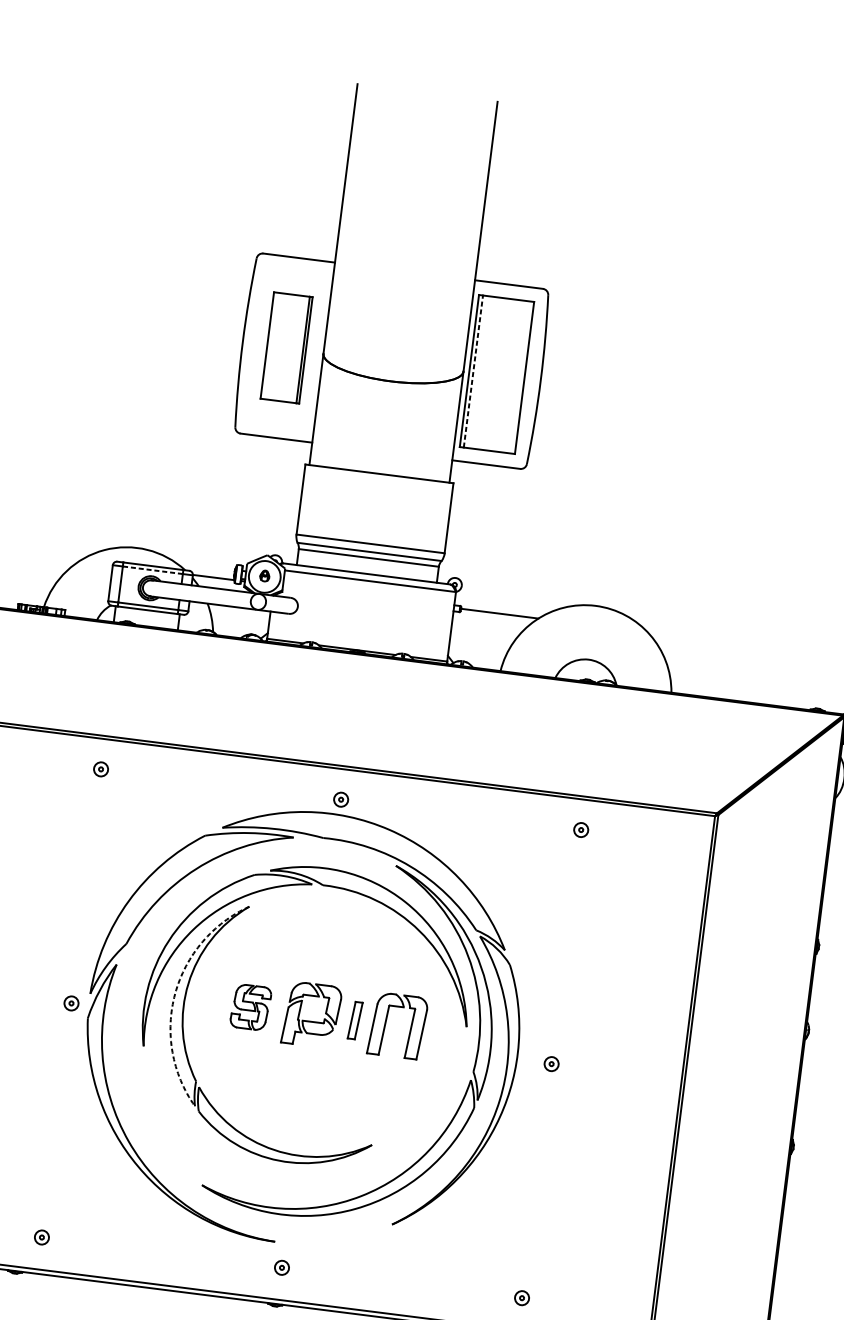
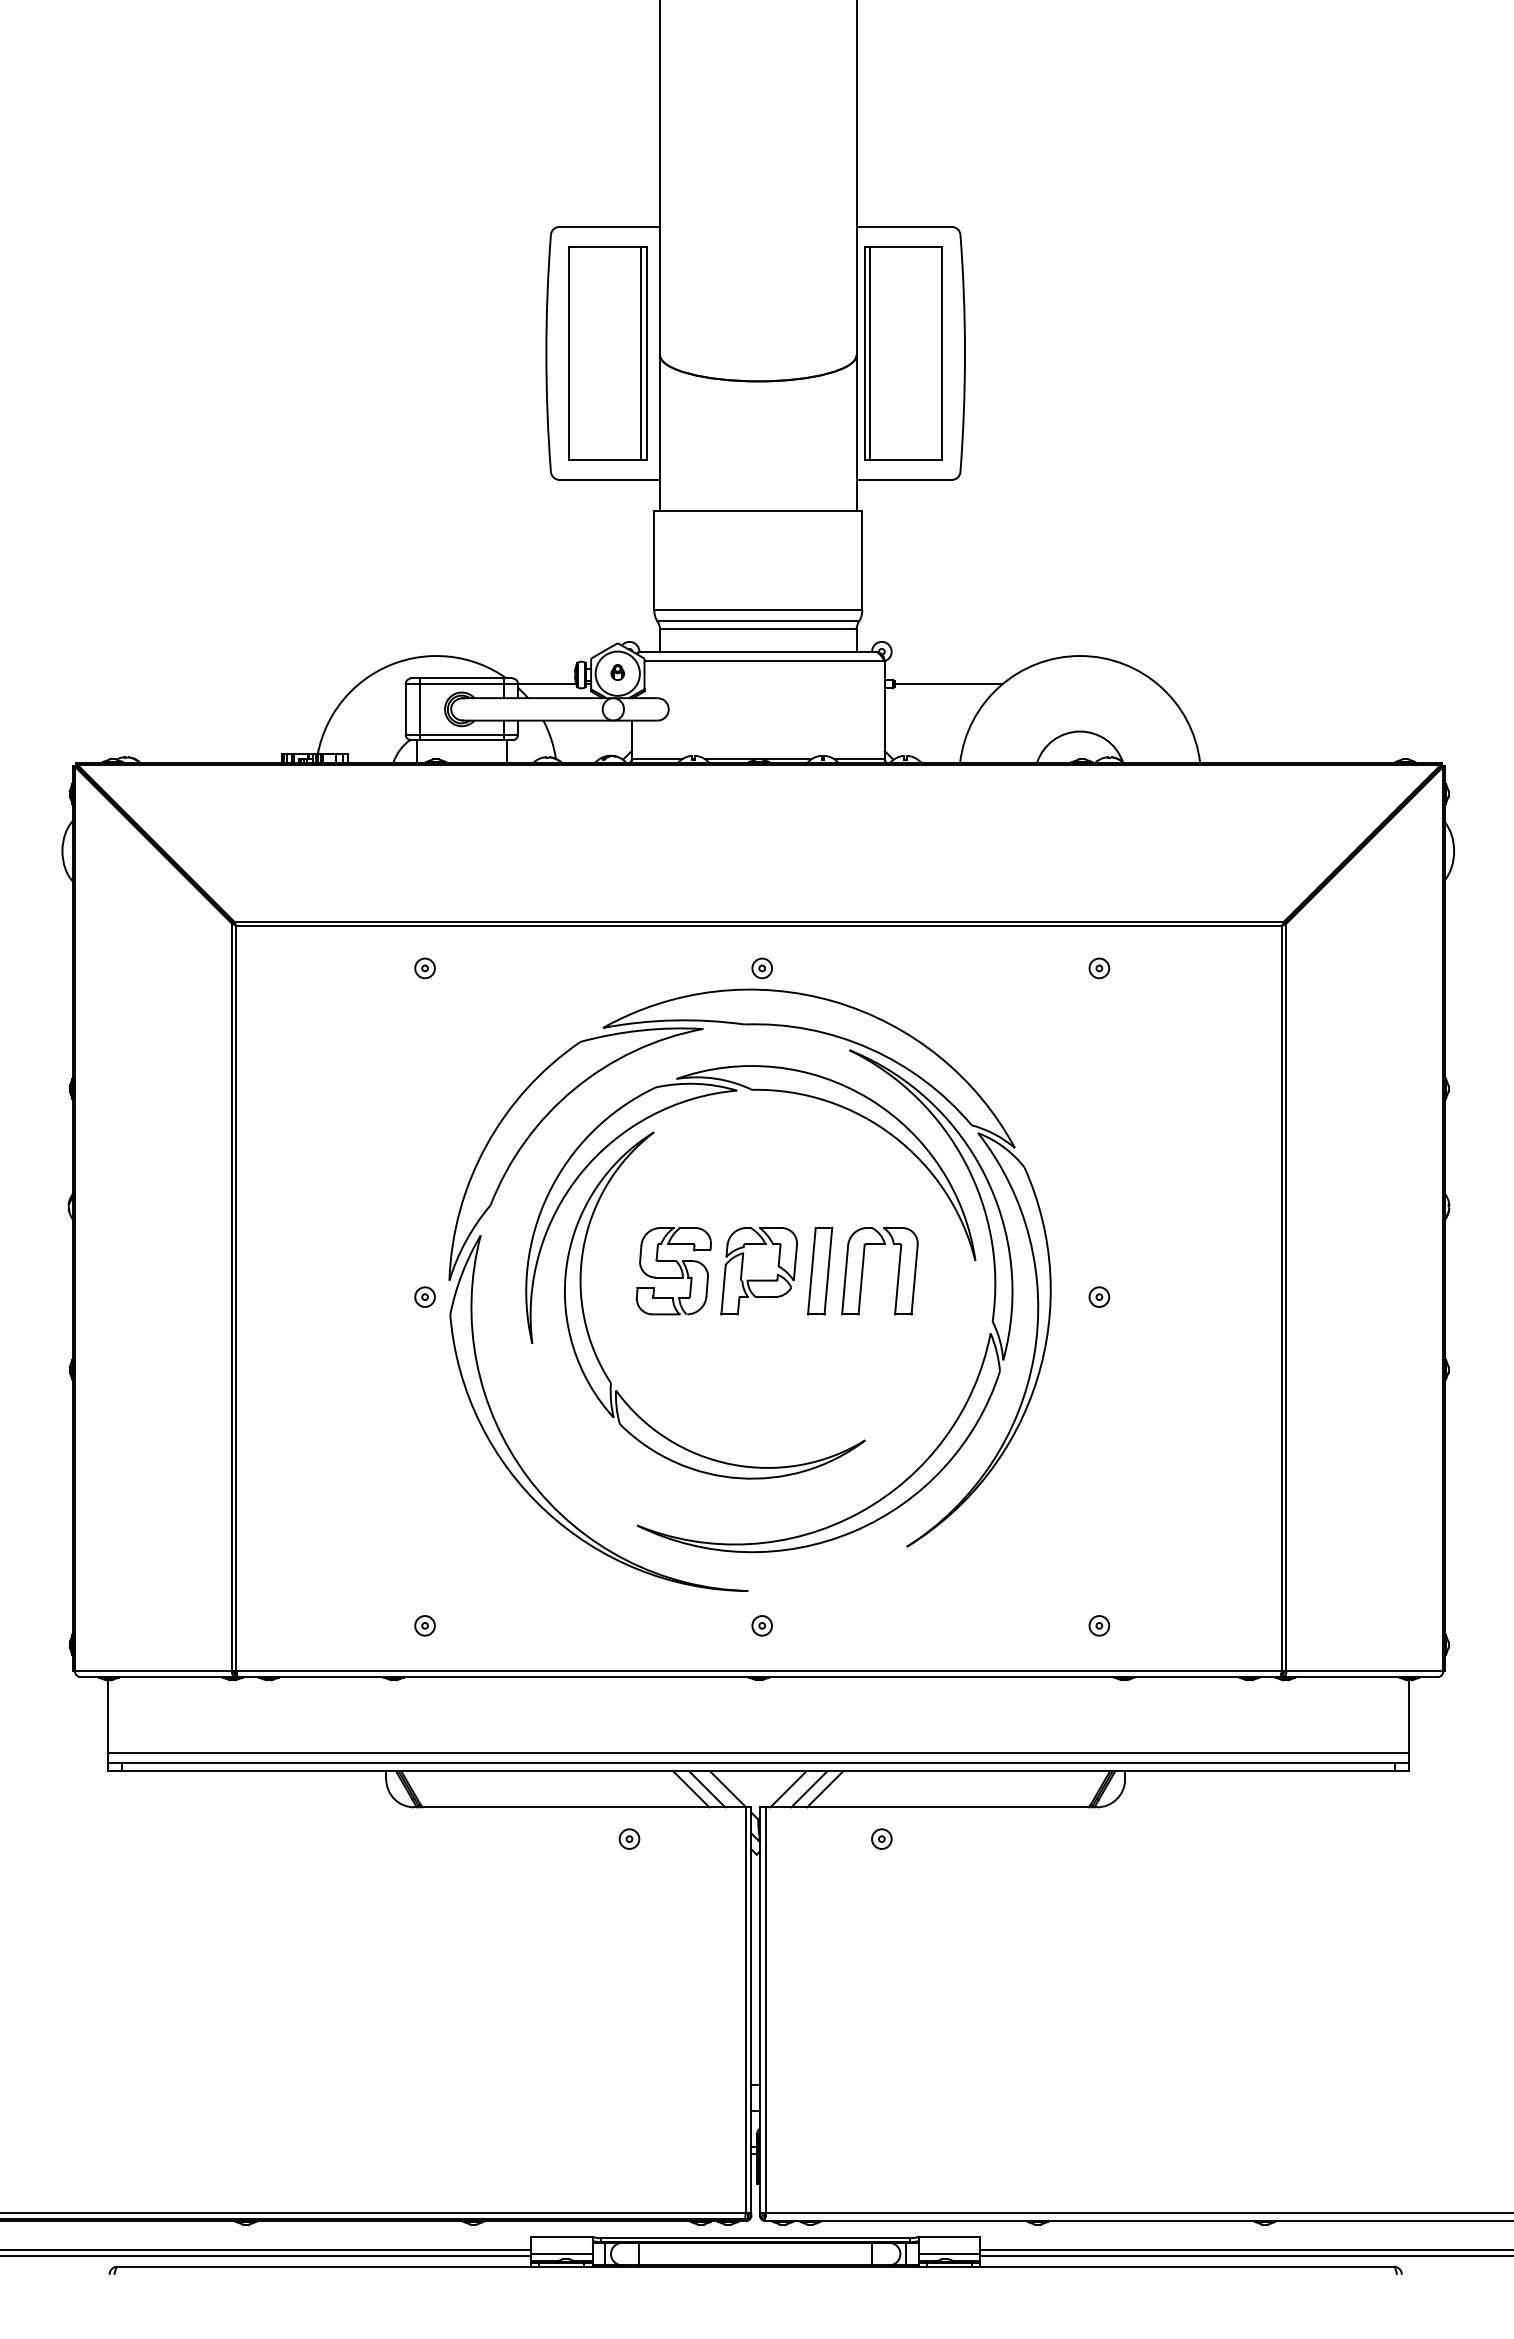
part: (286, 347) -> (607, 353), size x1.43
line: (473, 371) -> (870, 353), dashed -> solid
line: (152, 570) -> (461, 684), dashed -> solid
arc: (175, 993) -> (566, 1265), dashed -> solid
part: (250, 1007) -> (673, 1271), size x1.43
part: (355, 1020) -> (820, 1271), size x1.67

